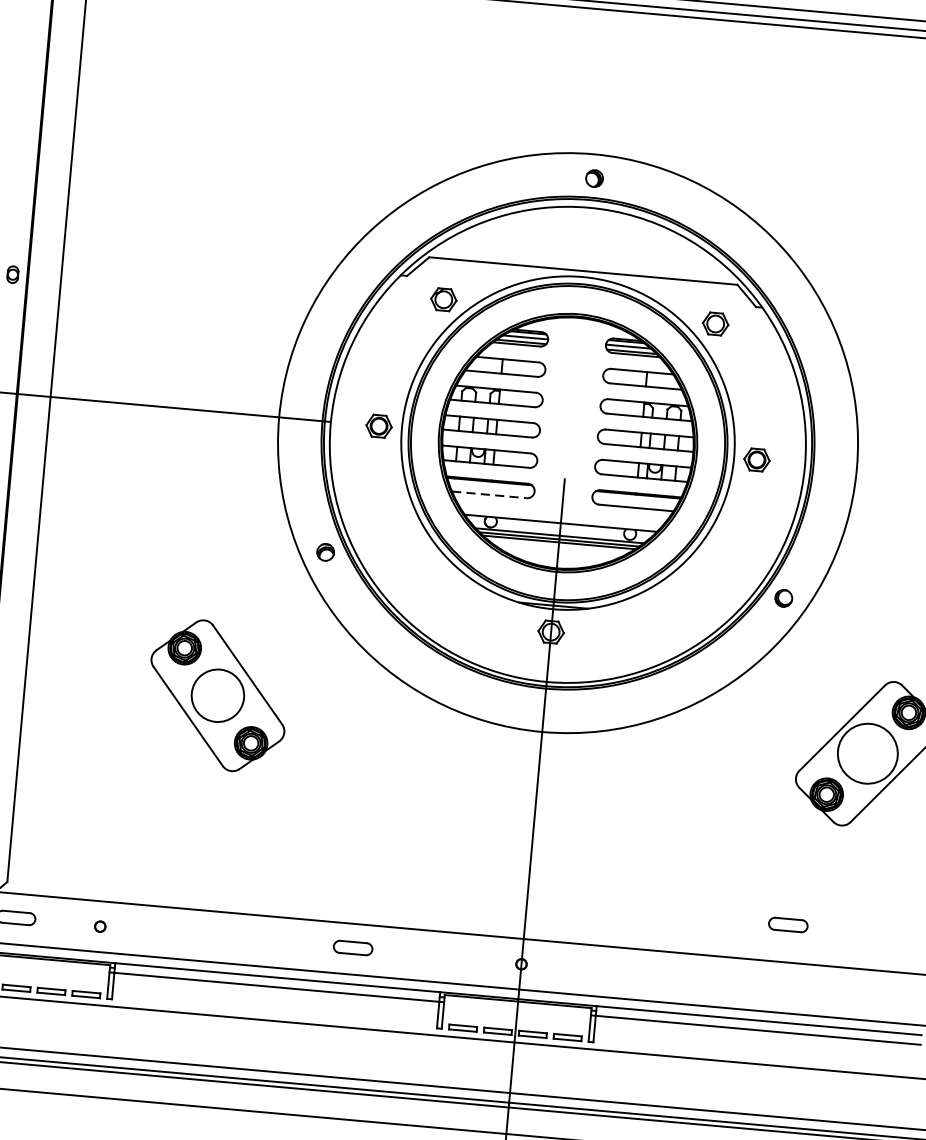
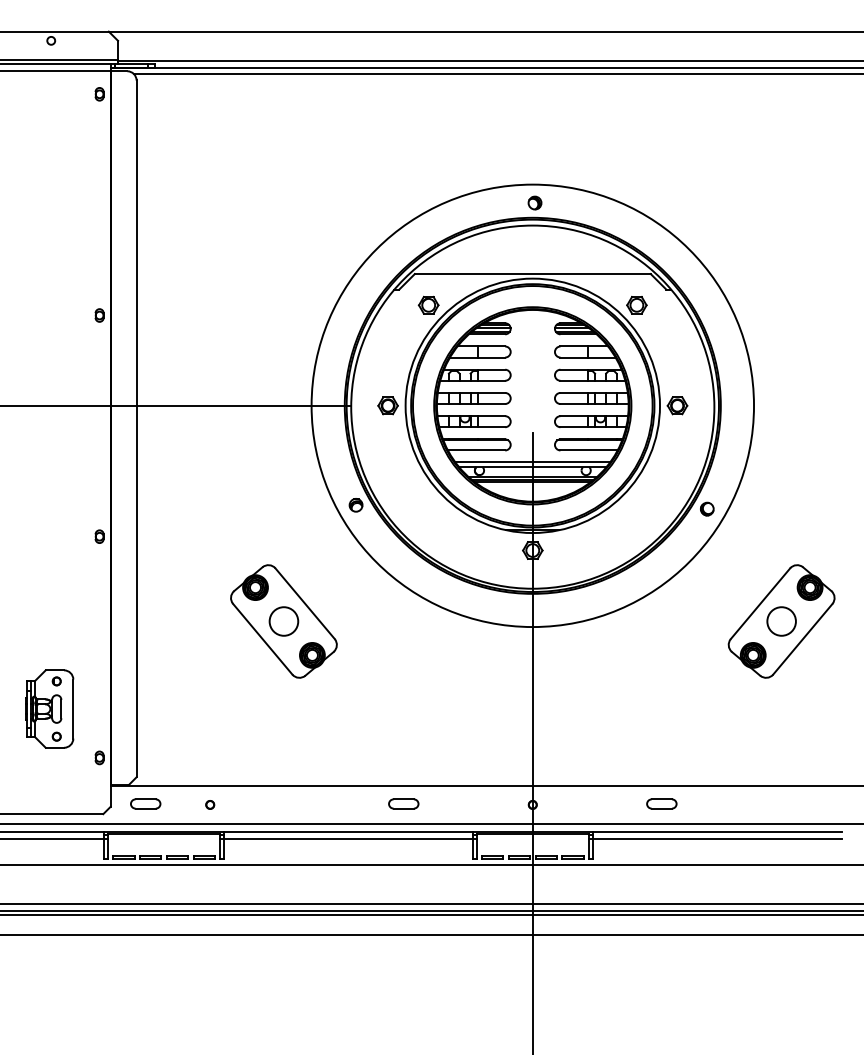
line: (489, 494) -> (476, 450), dashed -> solid
line: (561, 517) -> (532, 462), added
circle: (217, 695) -> (283, 621), size x0.71
circle: (867, 753) -> (781, 621), size x0.62
part: (787, 924) -> (661, 803), moved

